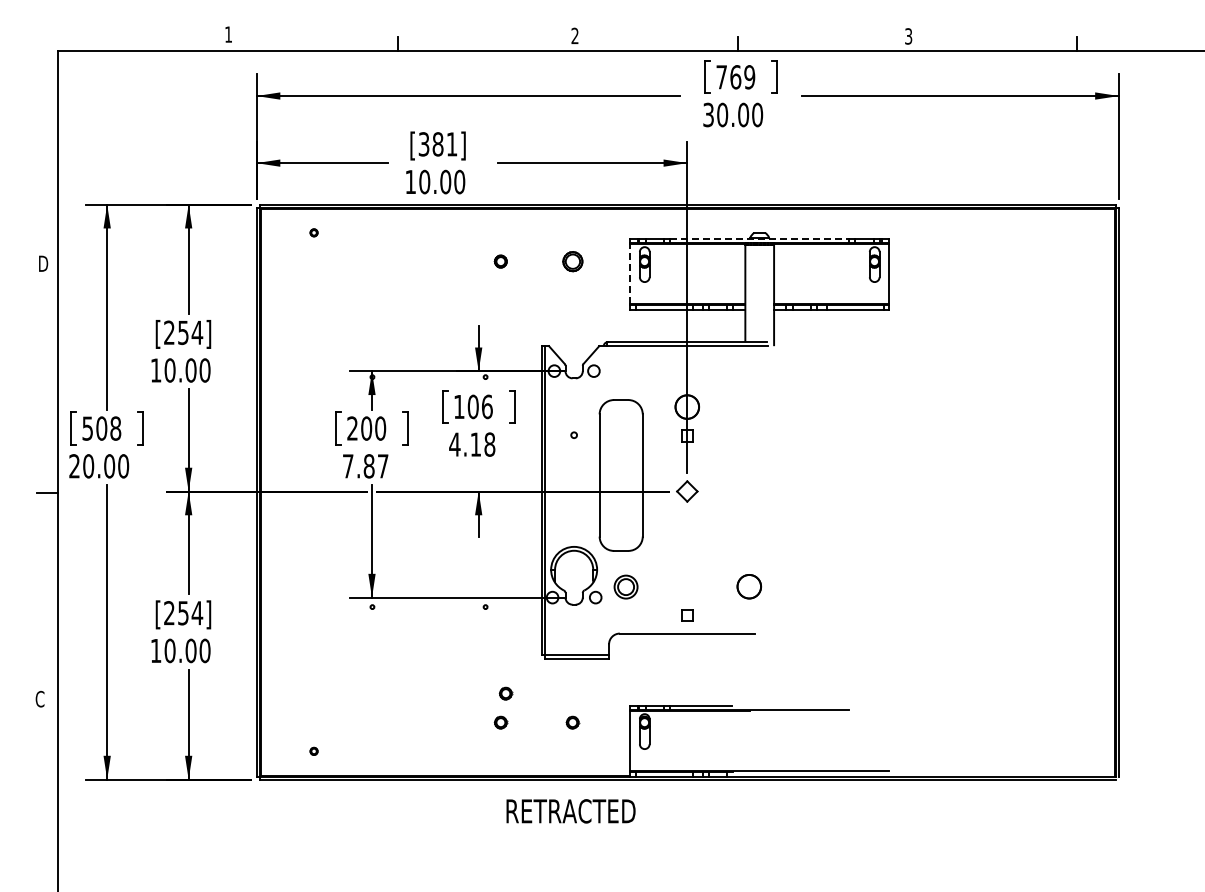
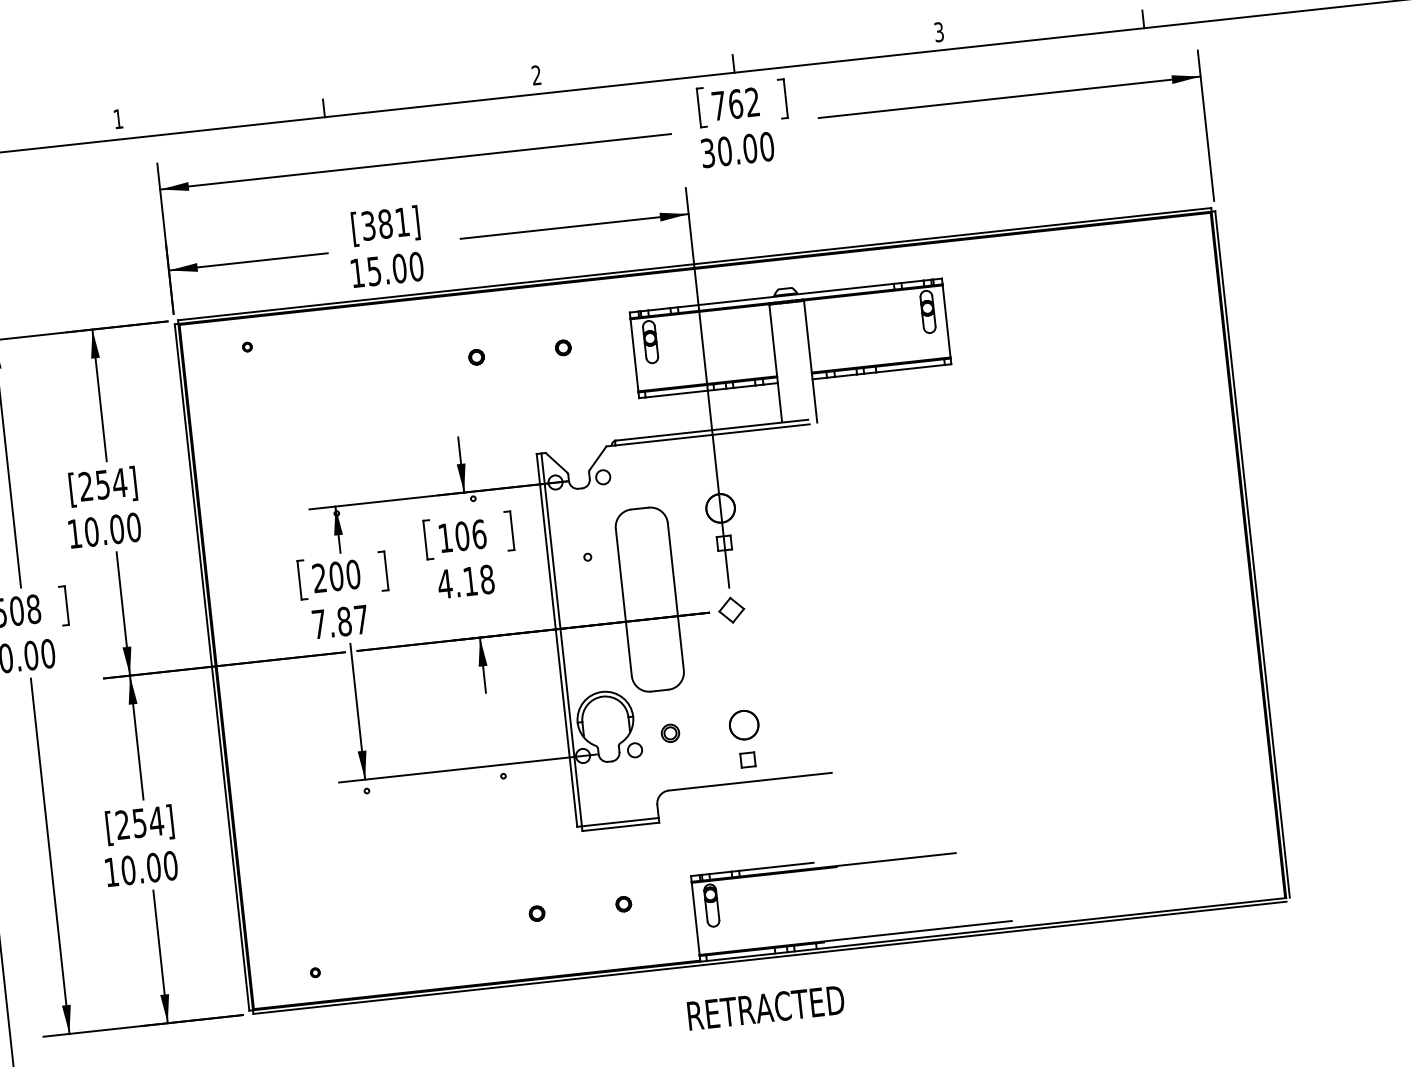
text: (749, 77) -> (752, 102), 769 -> 762
text: (424, 181) -> (373, 270), 10.00 -> 15.00
line: (759, 238) -> (785, 295), dashed -> solid
part: (572, 261) -> (563, 347), size x0.62
line: (630, 274) -> (634, 355), dashed -> solid
part: (626, 586) -> (670, 732), size x0.62
circle: (748, 586) -> (743, 725), moved
part: (505, 693) -> (538, 877), removed
text: (570, 811) -> (765, 1008), moved

